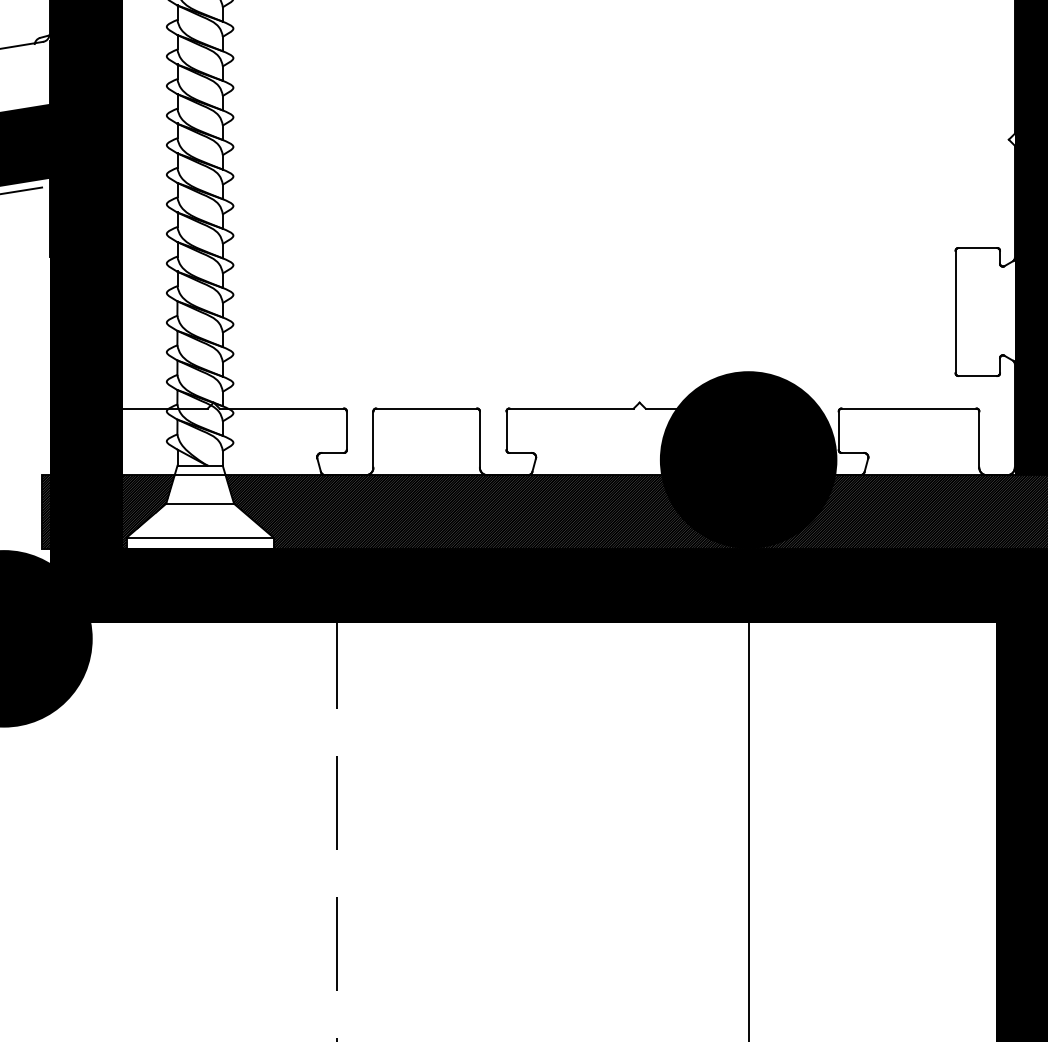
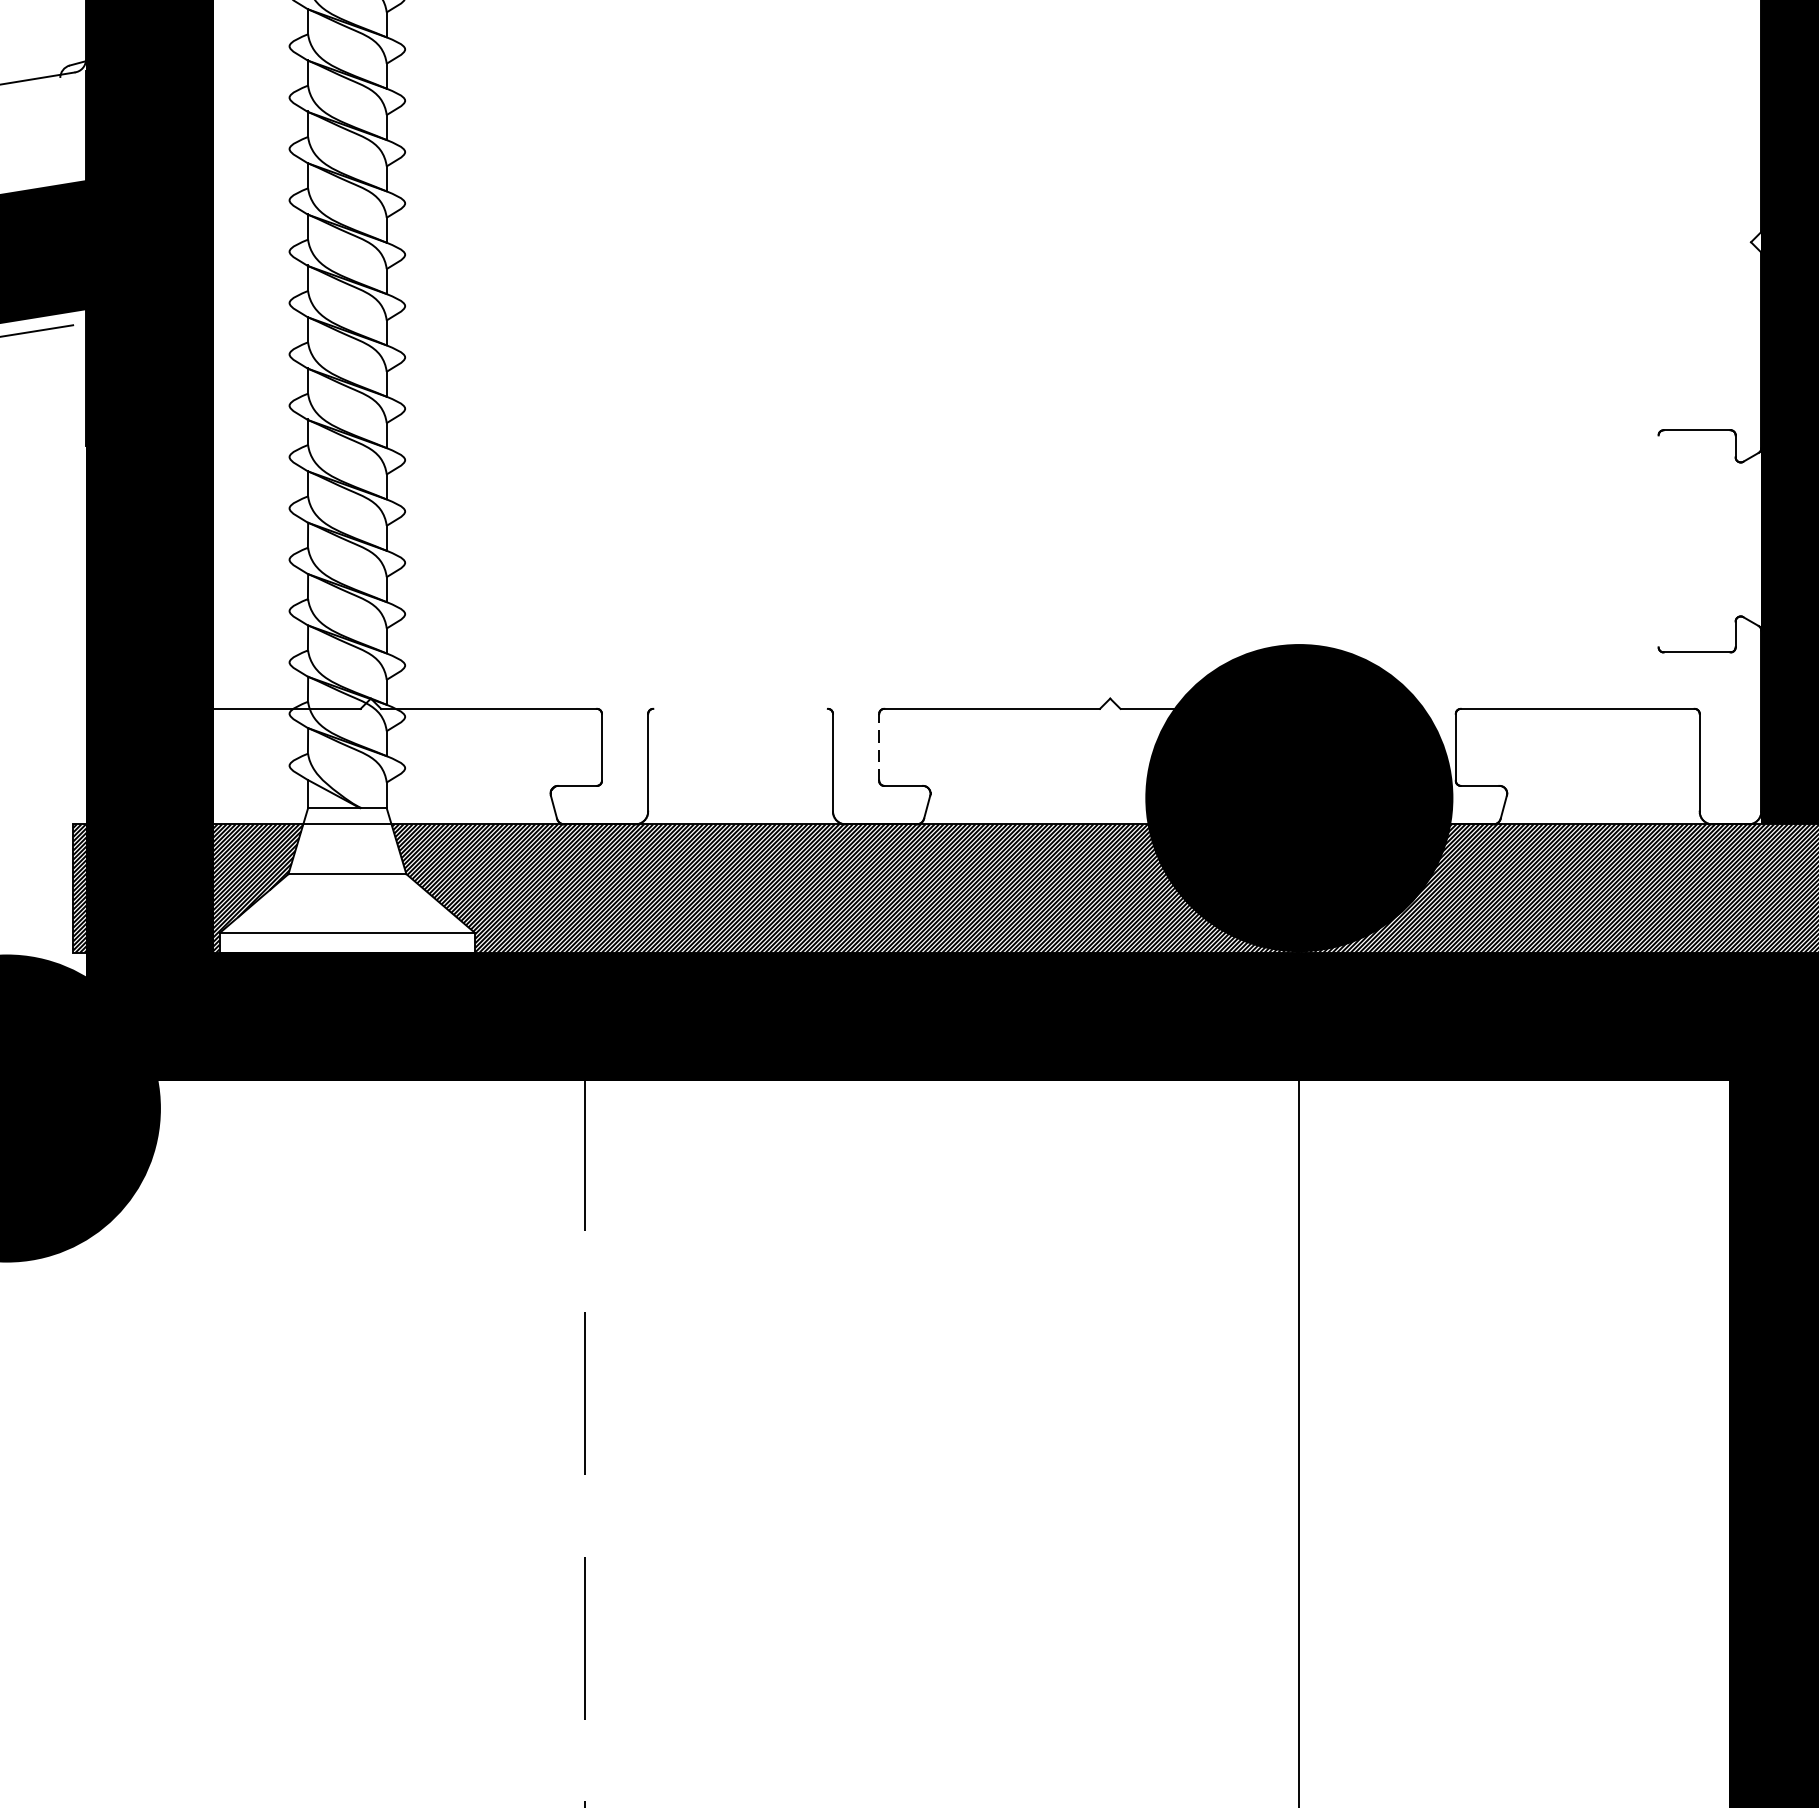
line: (955, 312) -> (1658, 542), removed
line: (426, 408) -> (740, 708), removed
line: (506, 430) -> (879, 746), solid -> dashed

